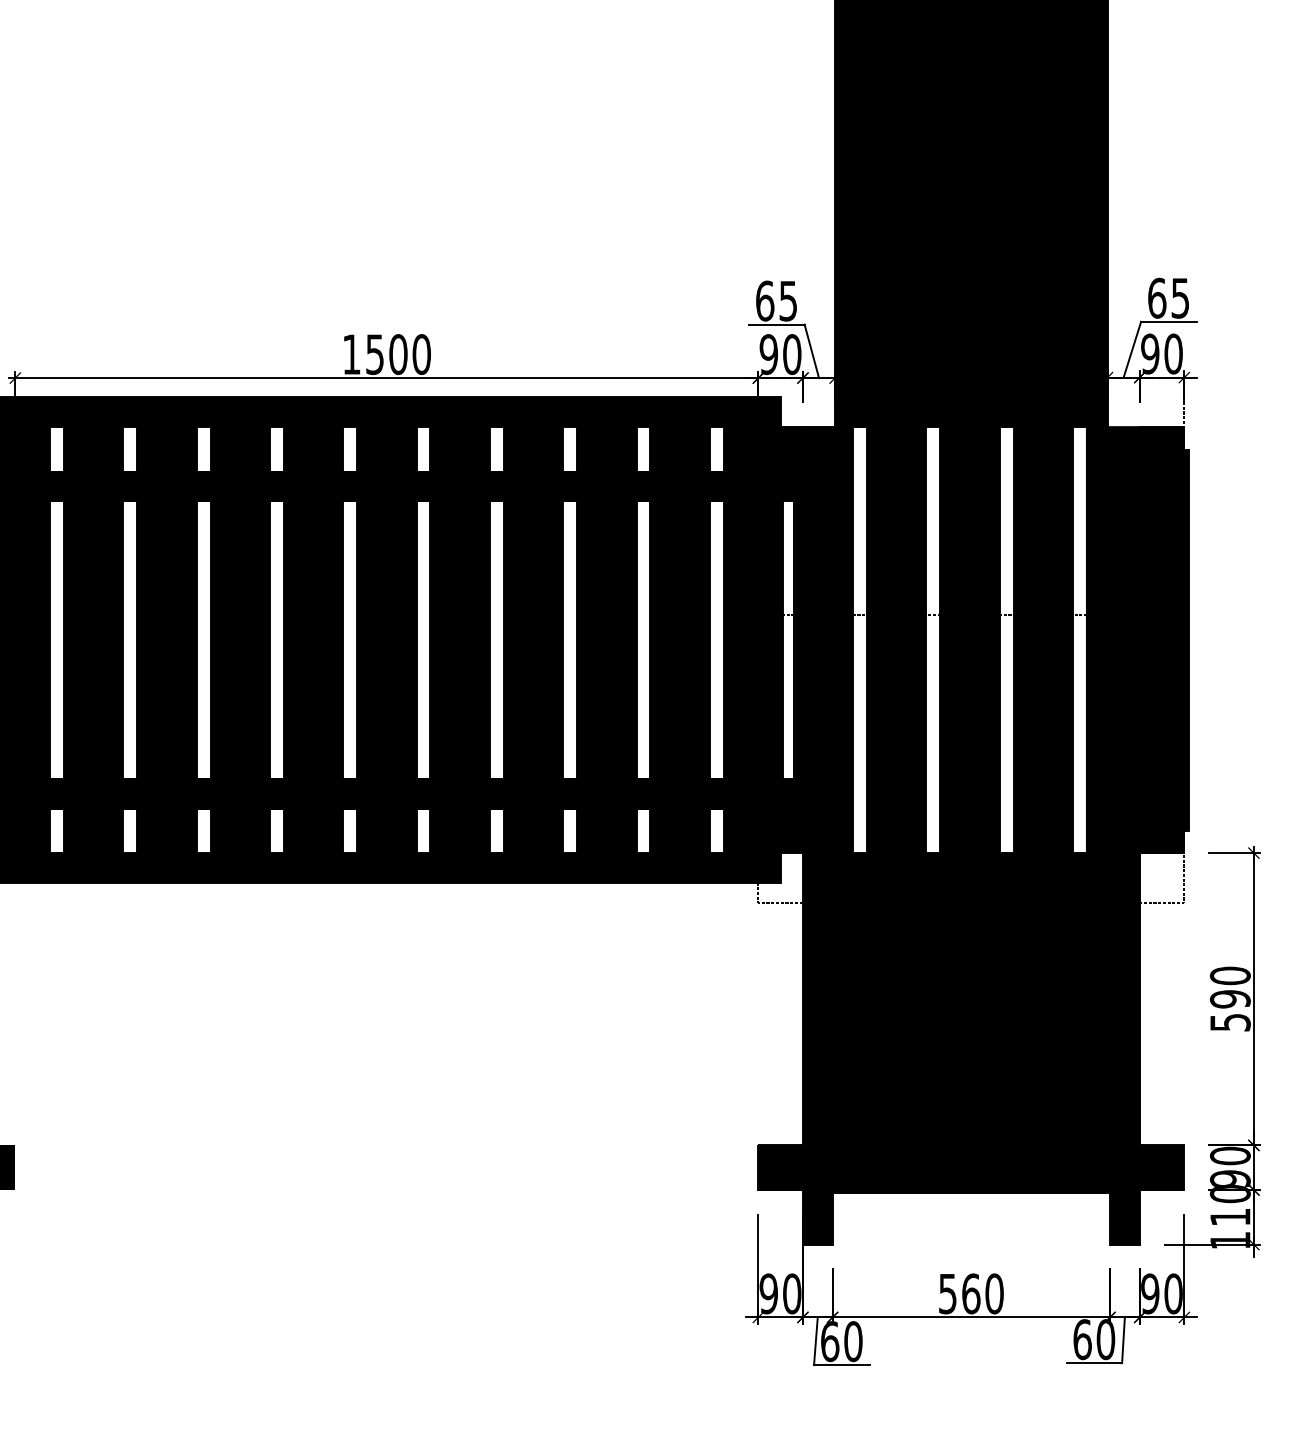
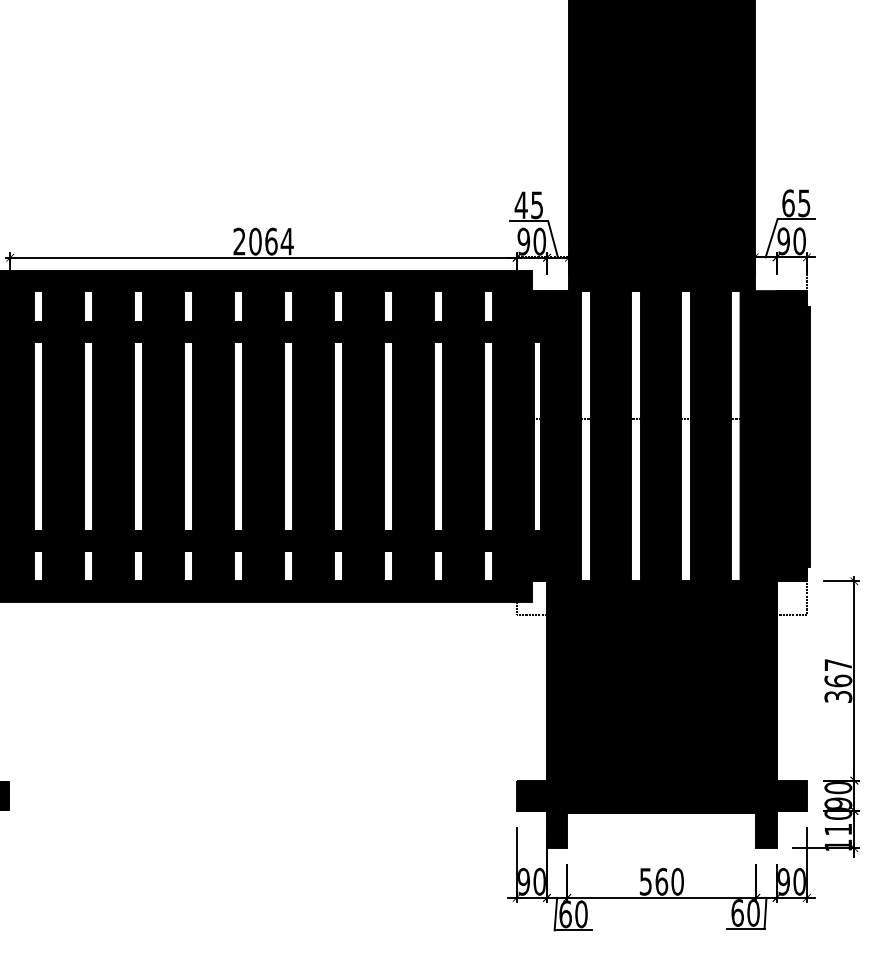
text: (763, 301) -> (520, 205), 65 -> 45
text: (386, 354) -> (263, 241), 1500 -> 2064
text: (1230, 998) -> (838, 680), 590 -> 367

